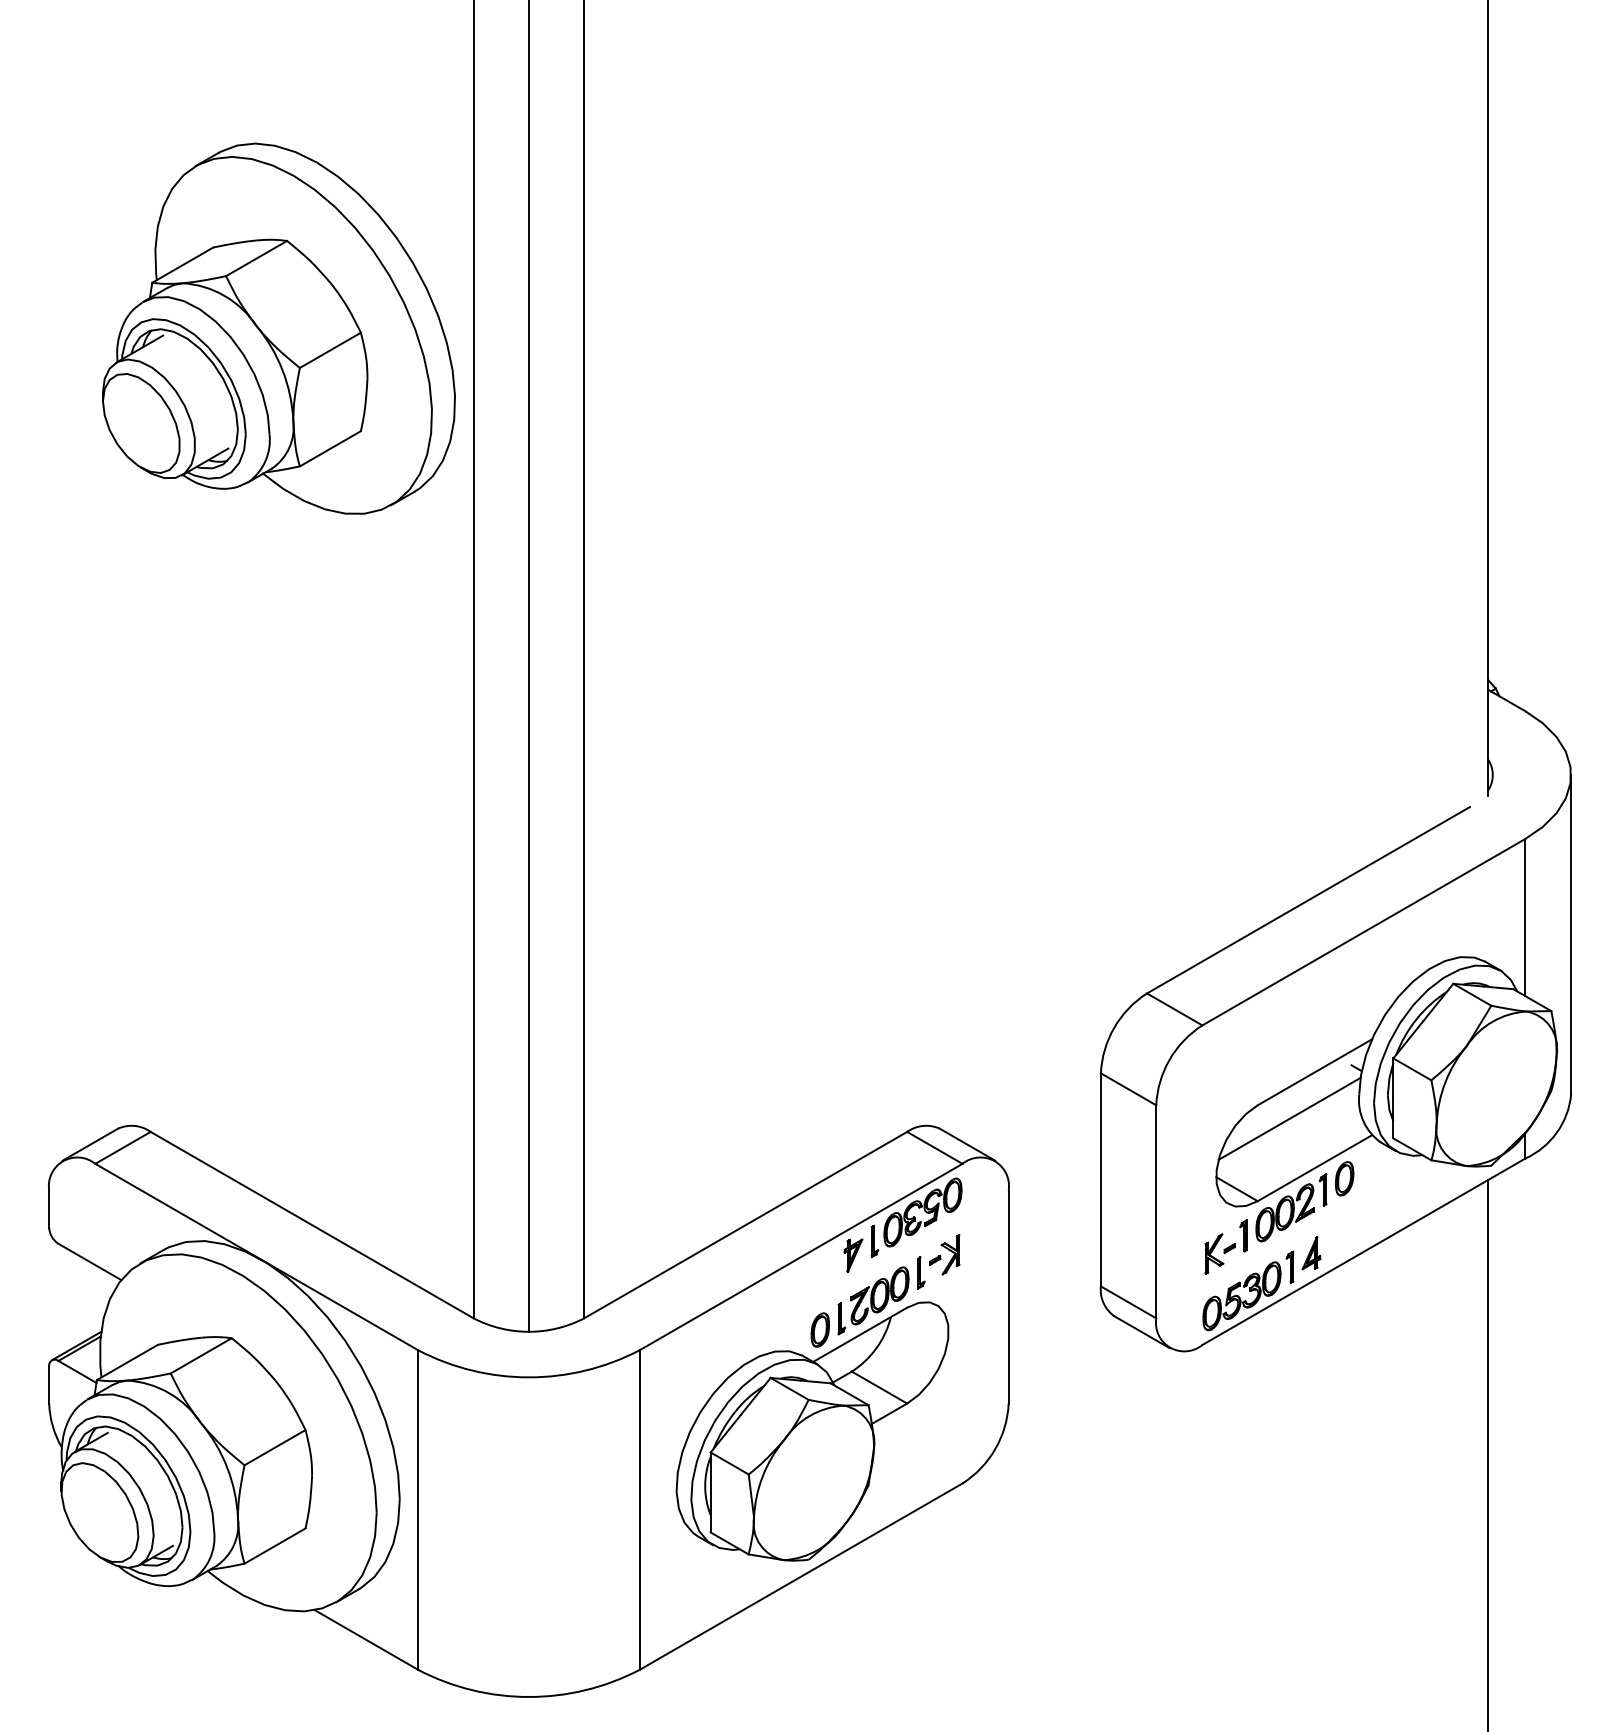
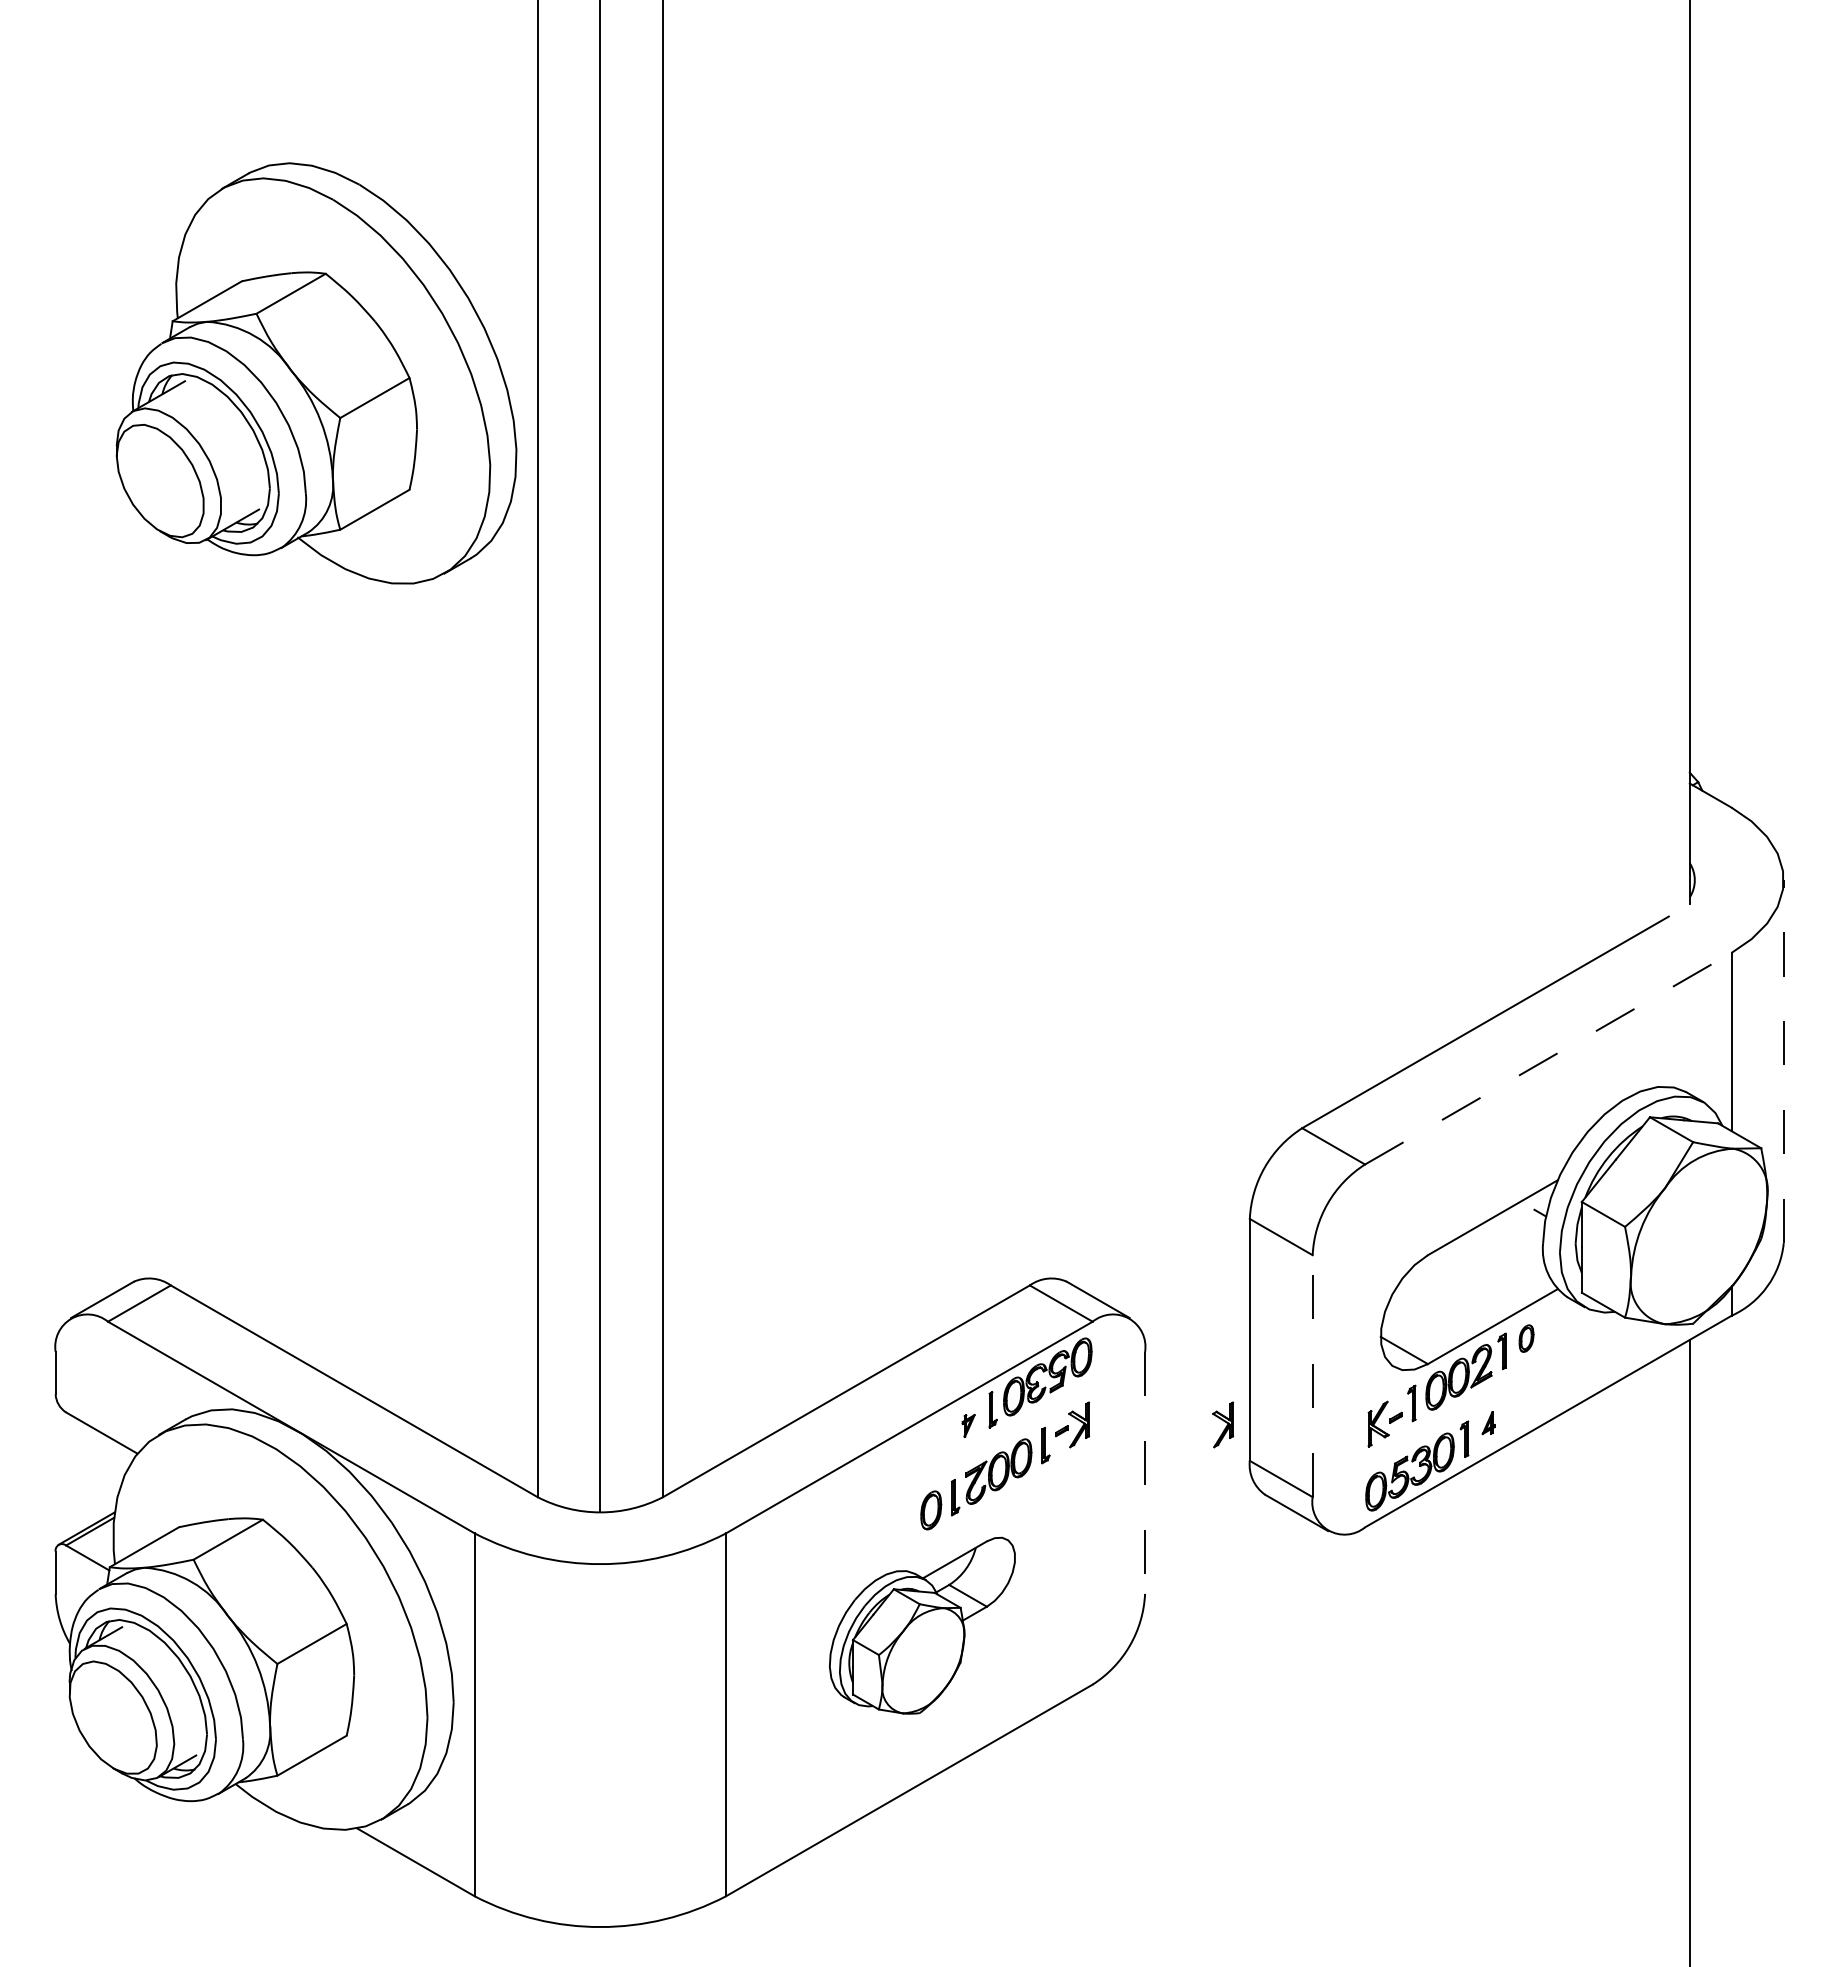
line: (1363, 932) -> (1548, 1058), solid -> dashed
line: (1570, 934) -> (1783, 1061), solid -> dashed
line: (1289, 1118) -> (1463, 1270), removed
part: (1344, 1178) -> (1526, 1338), size x0.7
line: (1156, 1212) -> (1312, 1376), solid -> dashed
part: (1311, 1252) -> (1488, 1422), size x0.6
part: (1077, 1254) -> (1223, 1424), added
part: (853, 1255) -> (968, 1425), size x0.6
line: (1009, 1296) -> (1145, 1472), solid -> dashed
part: (812, 1431) -> (922, 1625), size x0.6

